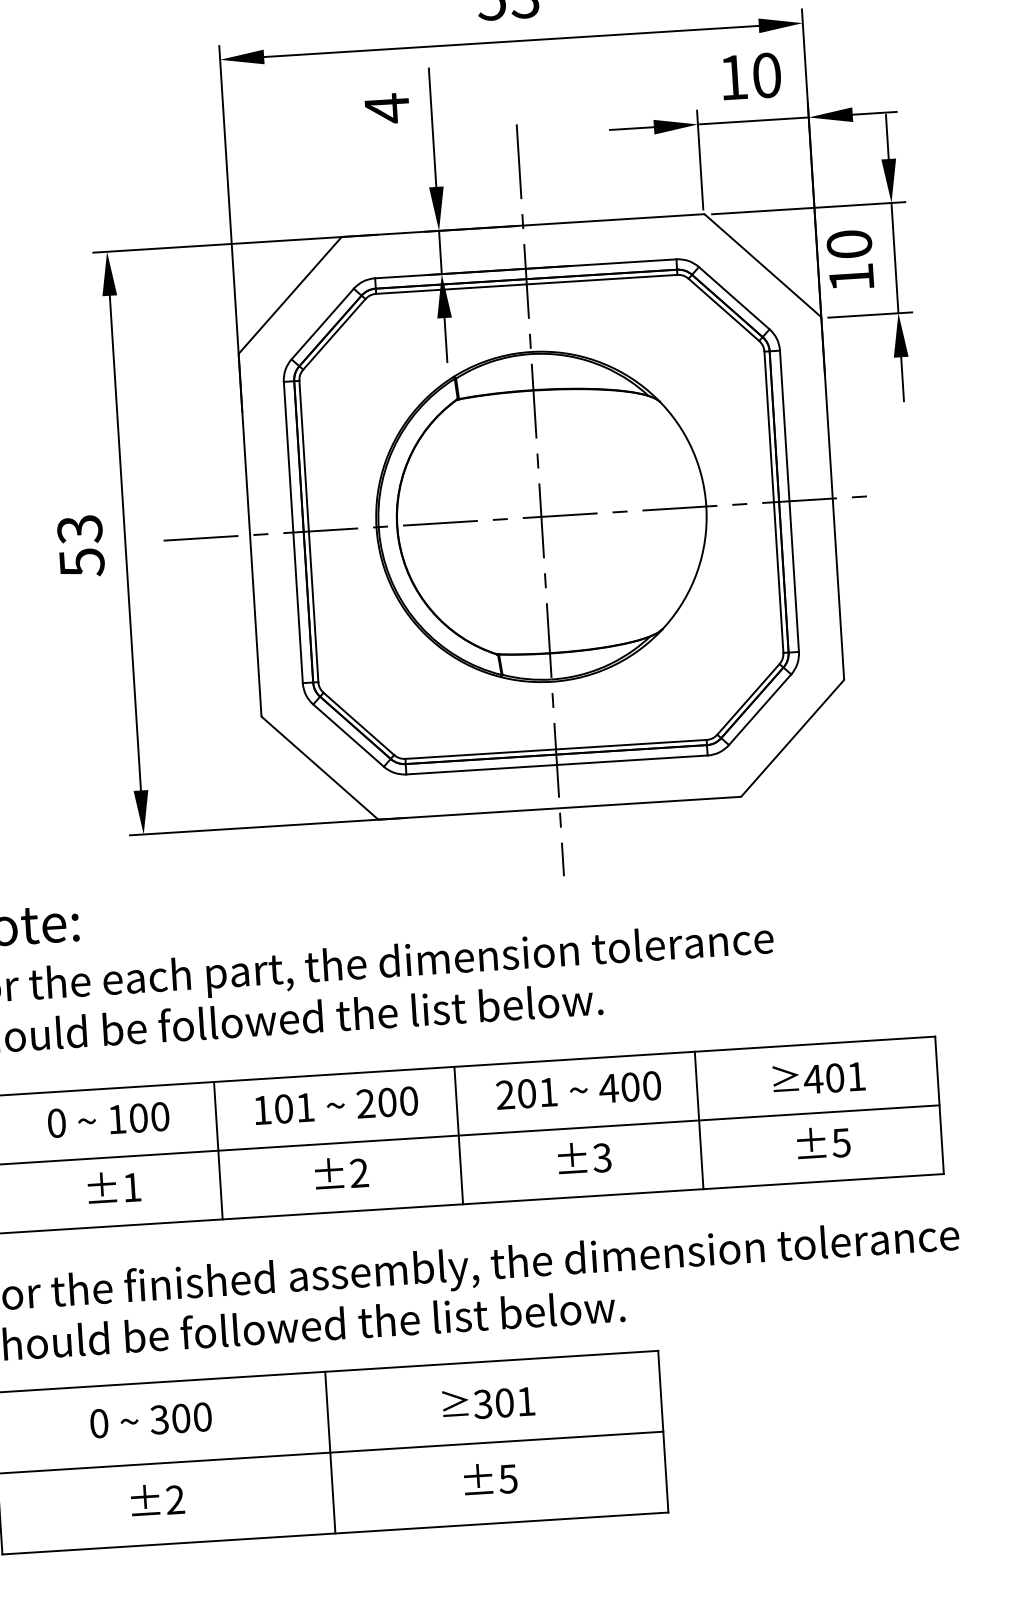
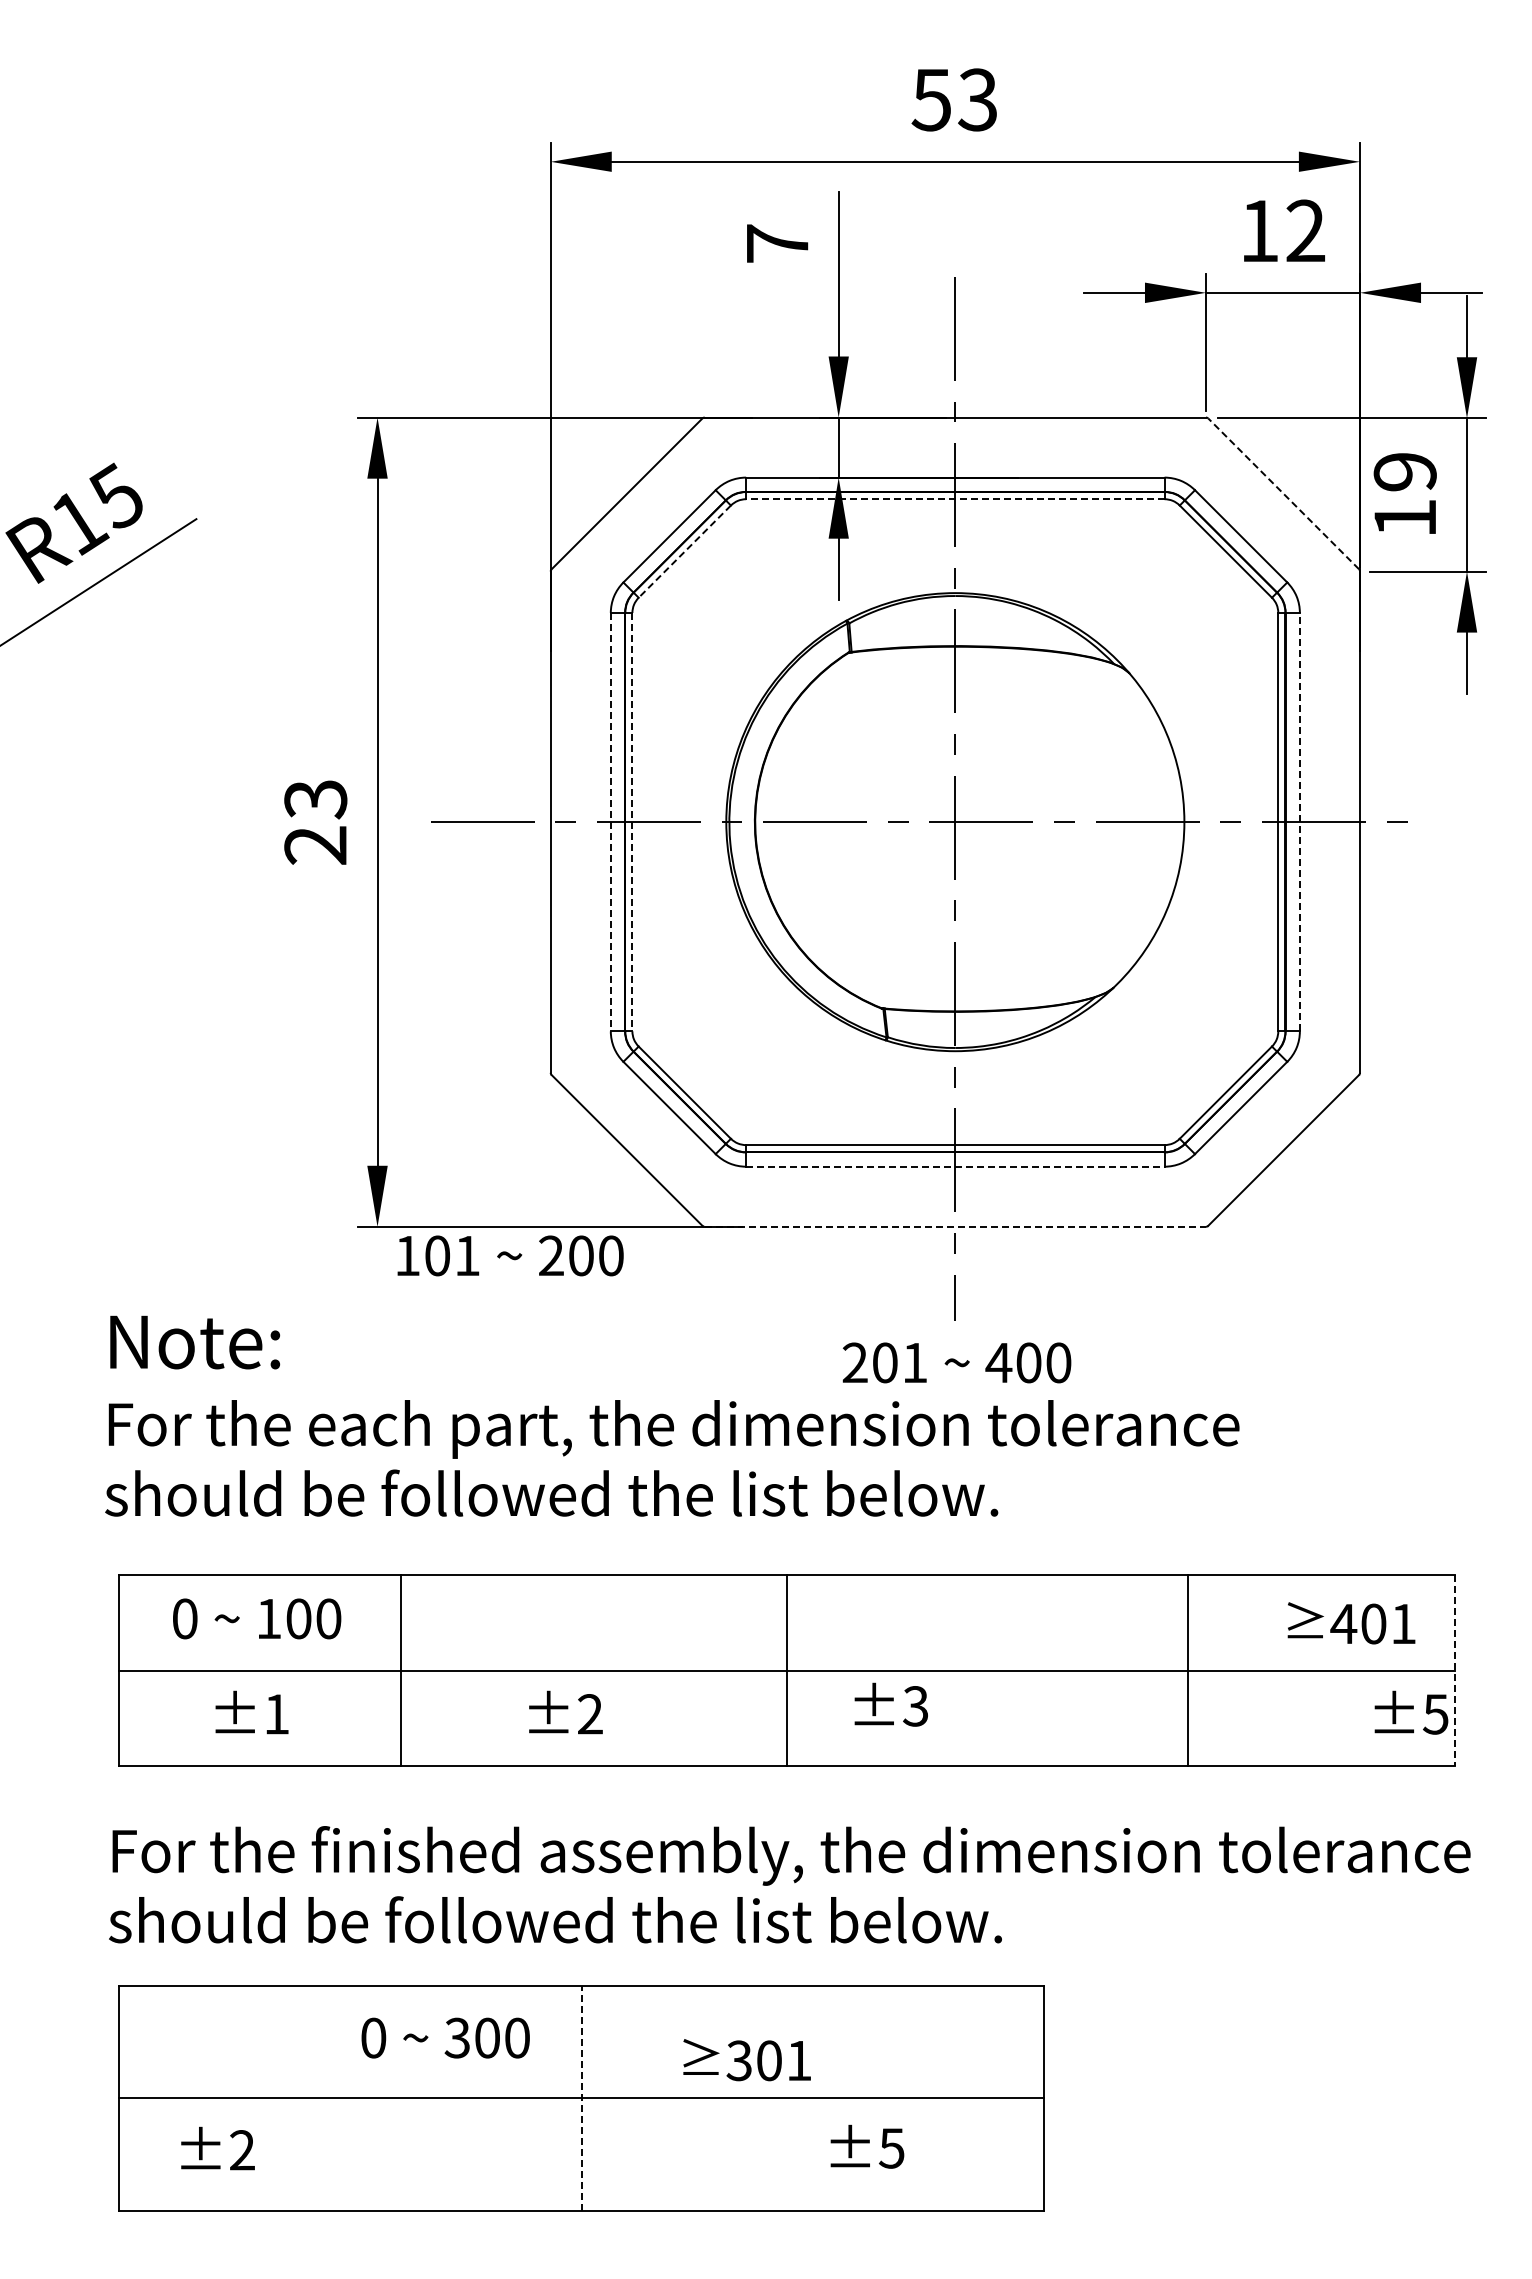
text: (766, 75) -> (1305, 230), 10 -> 12
text: (387, 109) -> (777, 244), 4 -> 7
text: (848, 244) -> (1404, 471), 10 -> 19
line: (762, 265) -> (1283, 493), solid -> dashed
line: (526, 284) -> (954, 499), solid -> dashed
line: (334, 334) -> (684, 551), solid -> dashed
line: (789, 500) -> (1299, 821), solid -> dashed
line: (308, 531) -> (632, 822), solid -> dashed
line: (293, 532) -> (610, 822), solid -> dashed
text: (81, 562) -> (315, 845), 53 -> 23
line: (557, 764) -> (955, 1166), solid -> dashed
line: (559, 808) -> (955, 1226), solid -> dashed
text: (819, 1078) -> (1351, 1623), moved
text: (578, 1090) -> (956, 1362), moved
text: (336, 1105) -> (510, 1255), moved
line: (939, 1105) -> (1454, 1671), solid -> dashed
text: (108, 1119) -> (257, 1618), moved
line: (699, 1120) -> (1188, 1670), moved
text: (823, 1142) -> (1411, 1712), moved
line: (218, 1150) -> (401, 1670), moved
text: (584, 1157) -> (890, 1704), moved
text: (341, 1173) -> (565, 1712), moved
text: (113, 1187) -> (251, 1712), moved
text: (488, 1403) -> (746, 2060), moved
text: (150, 1419) -> (445, 2037), moved
line: (330, 1452) -> (581, 2097), solid -> dashed
text: (490, 1478) -> (867, 2146), moved
text: (157, 1499) -> (217, 2148), moved

